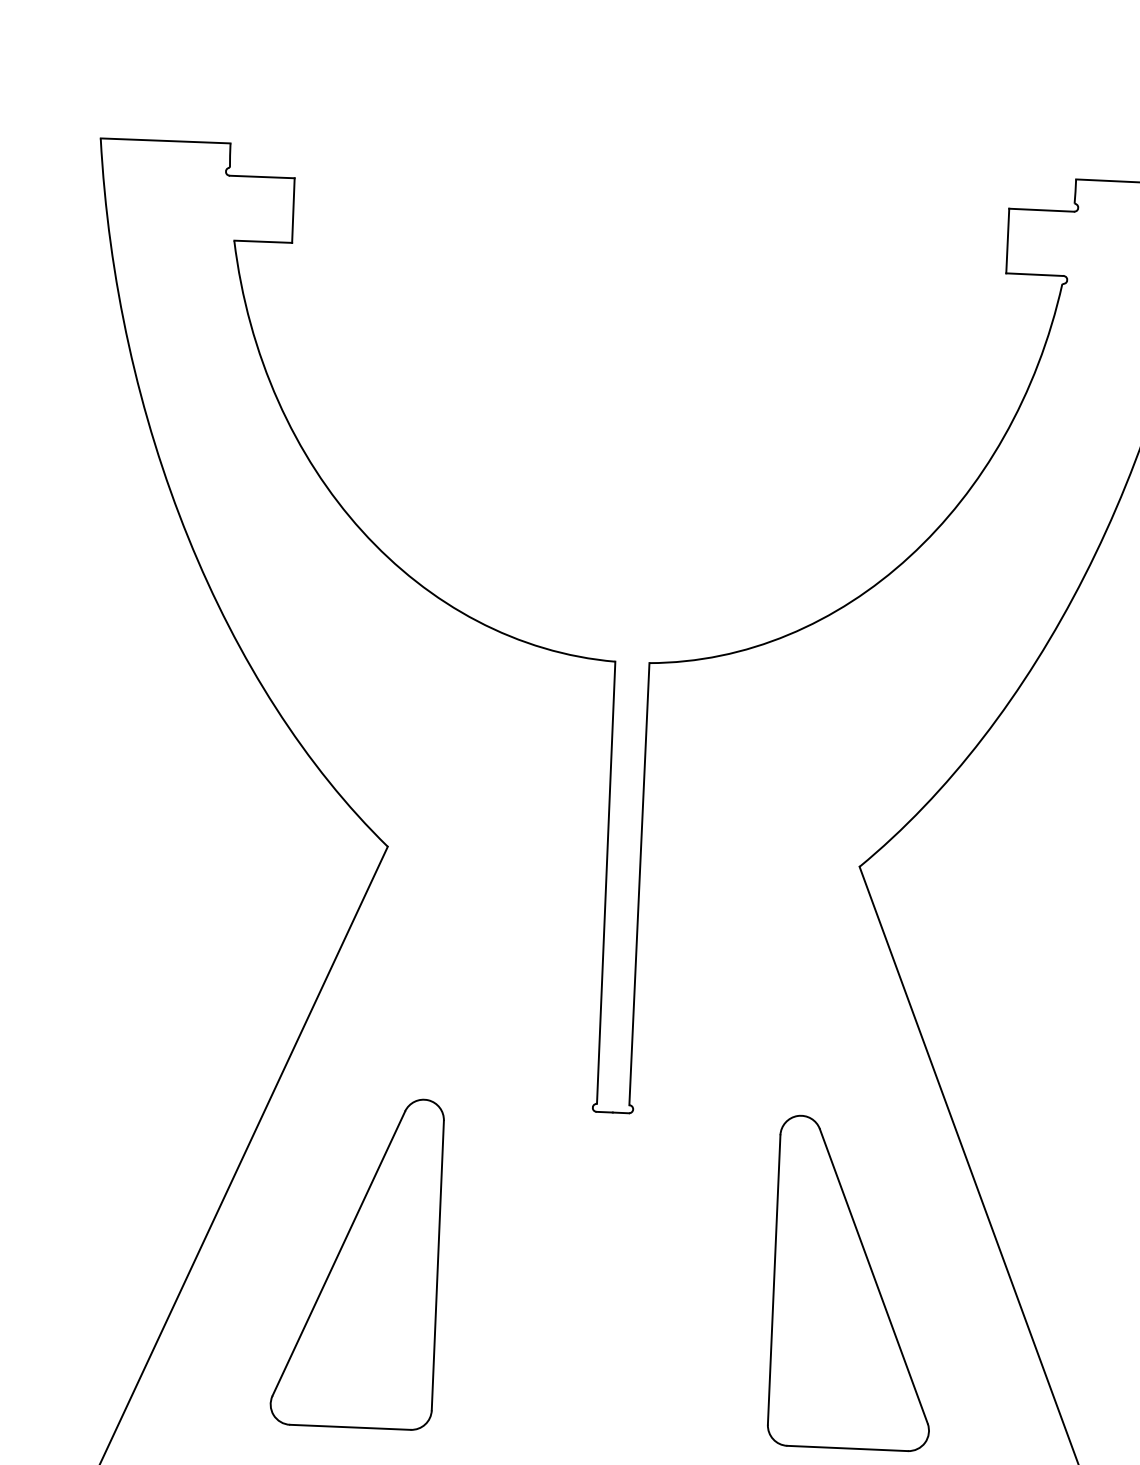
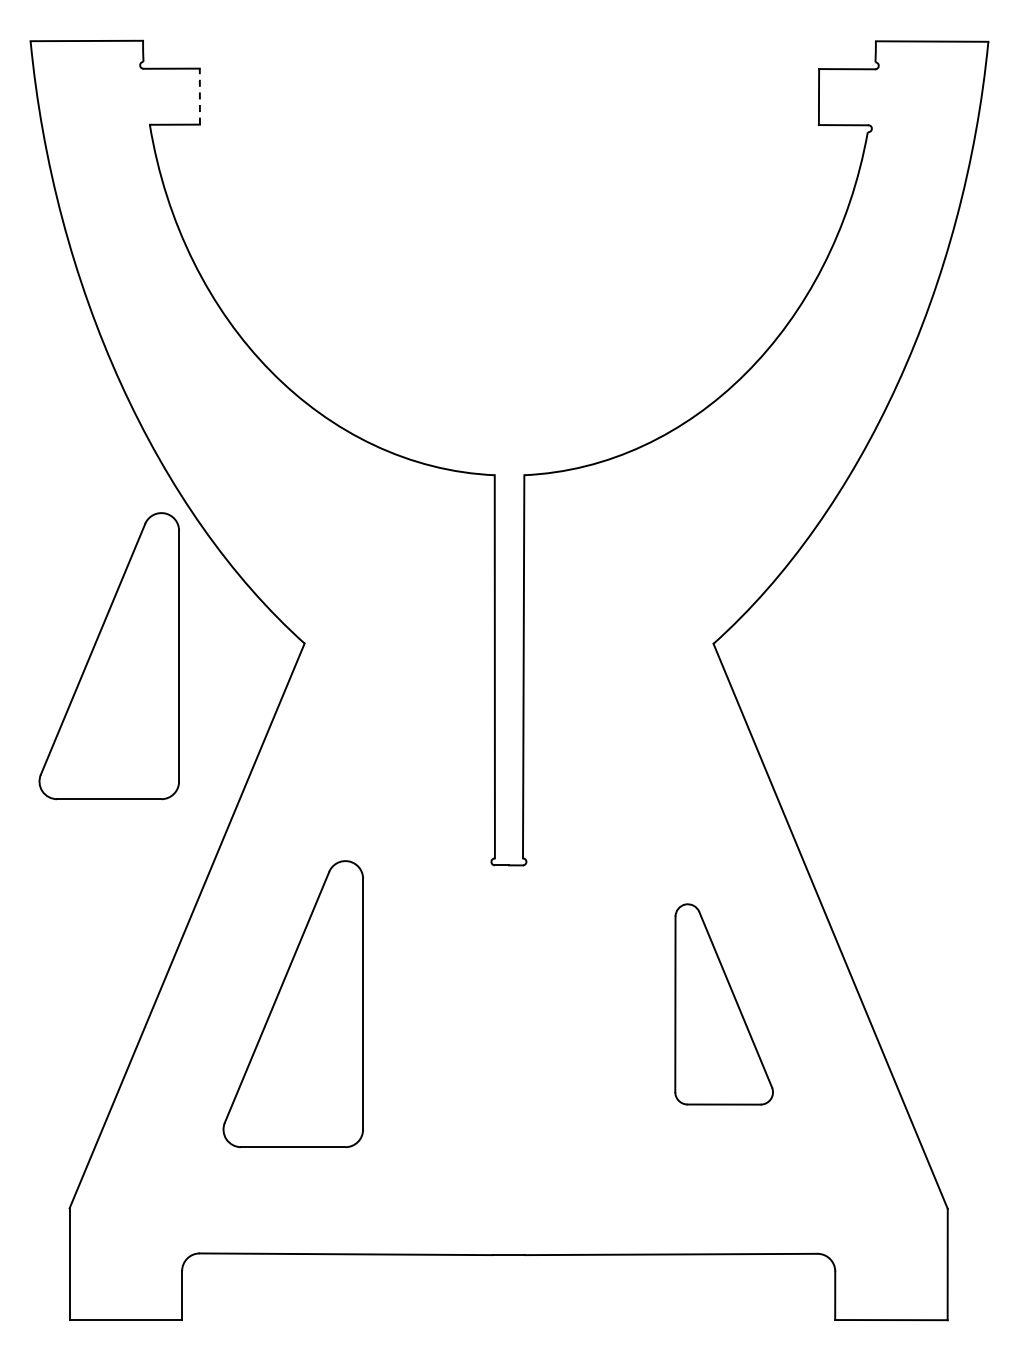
line: (292, 210) -> (199, 96), solid -> dashed
part: (160, 852) -> (108, 656), added
part: (853, 1283) -> (723, 1004), size x0.7

